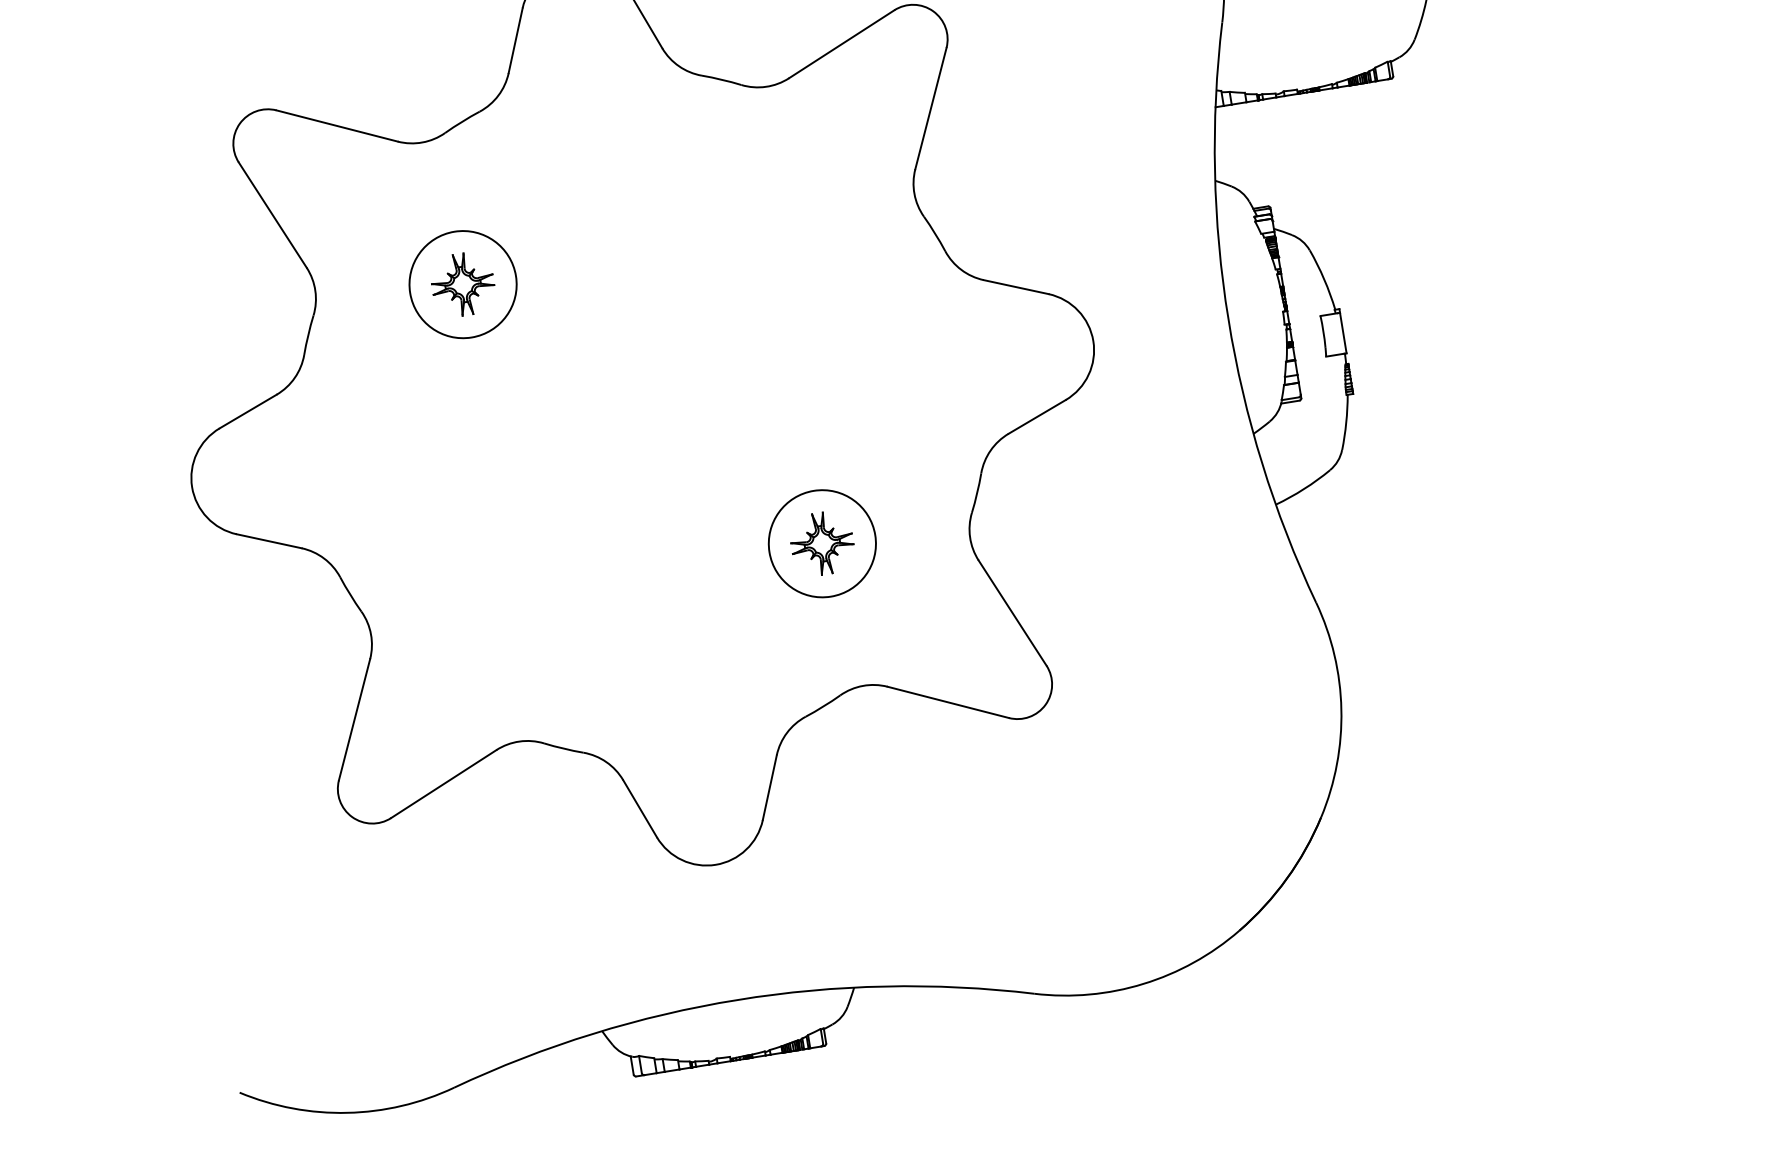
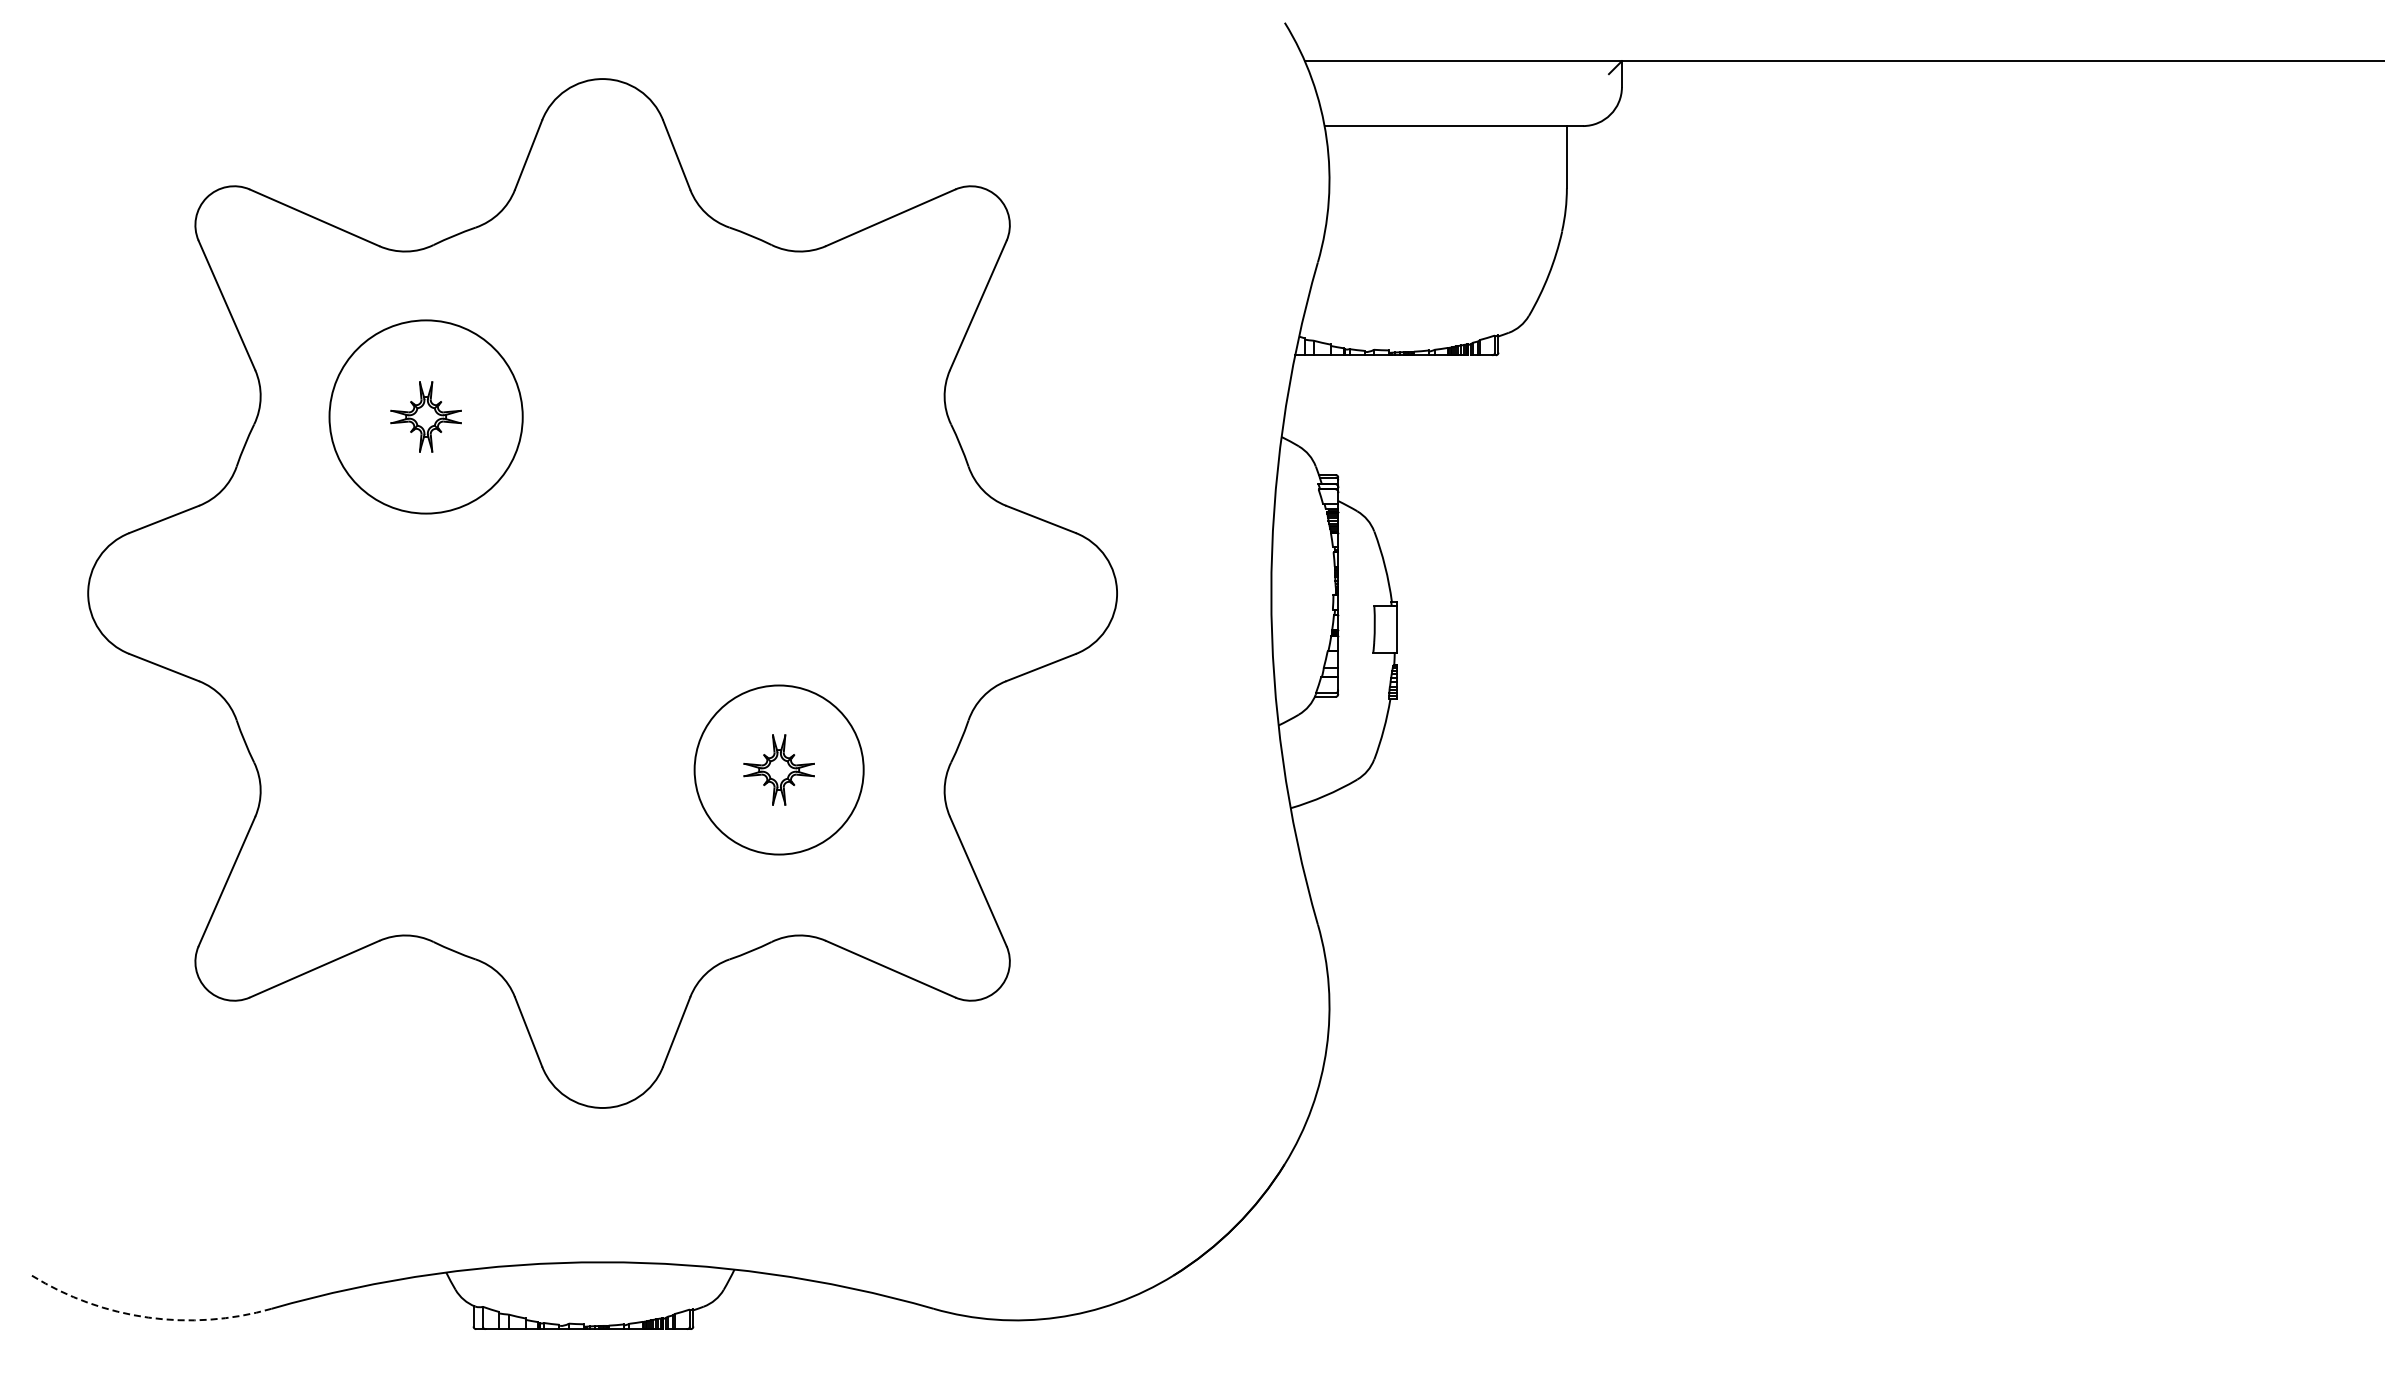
circle: (462, 284) -> (425, 416), size x1.6
circle: (821, 543) -> (778, 769), size x1.4
arc: (347, 1112) -> (148, 1317), solid -> dashed

